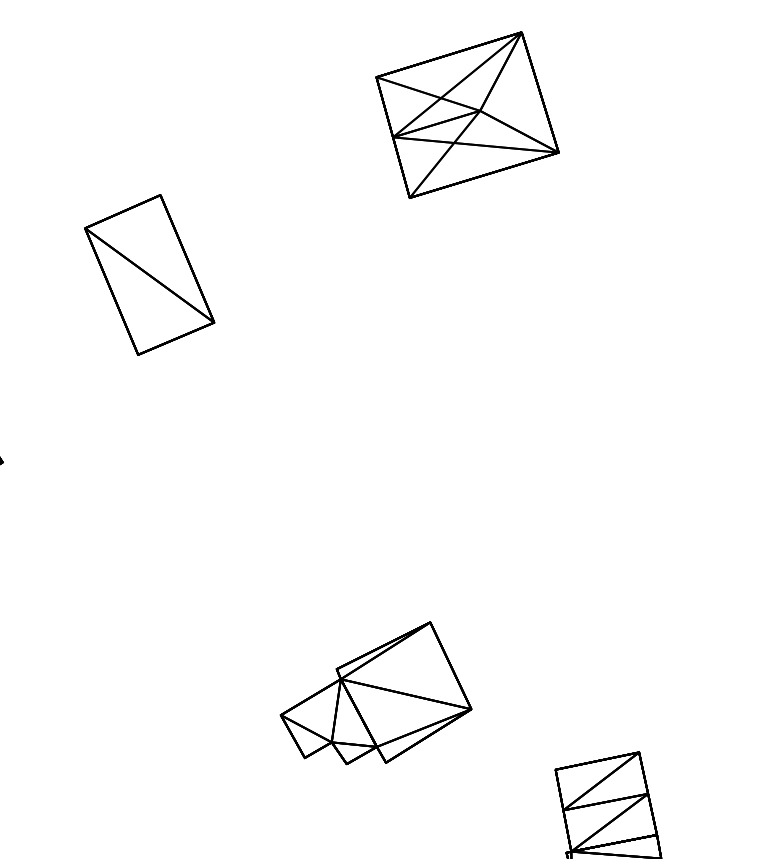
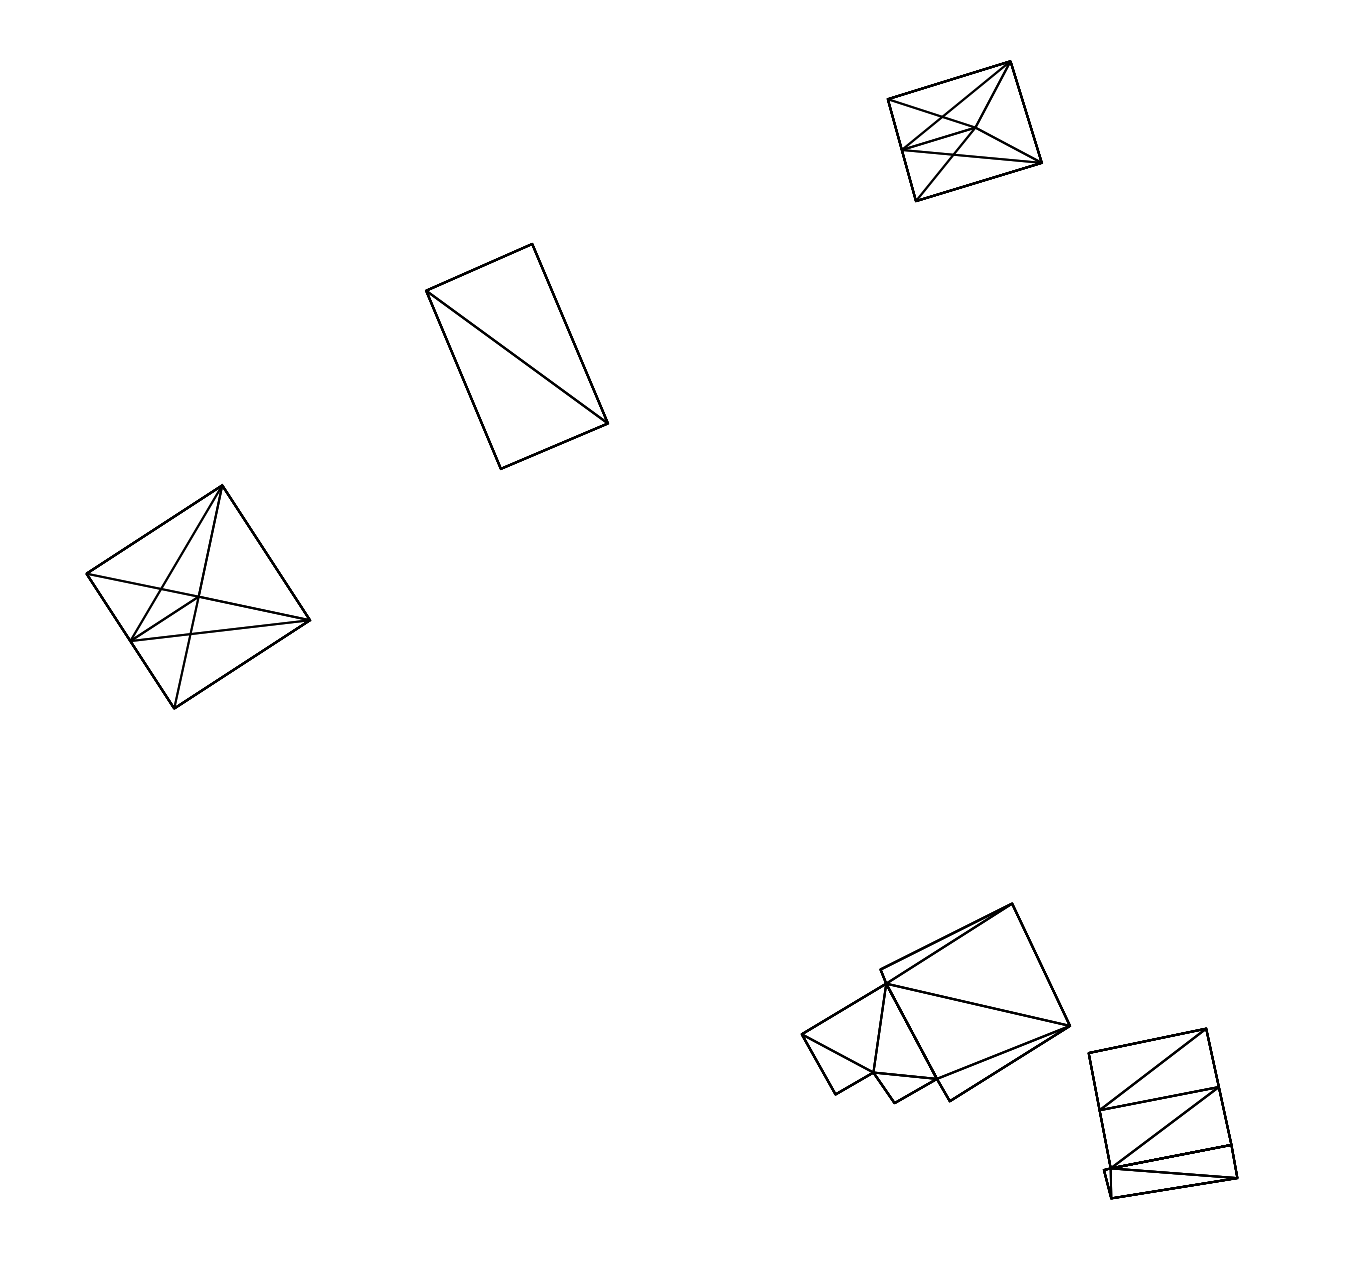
part: (467, 114) -> (964, 130), size x0.6
part: (375, 693) -> (935, 1003), moved

